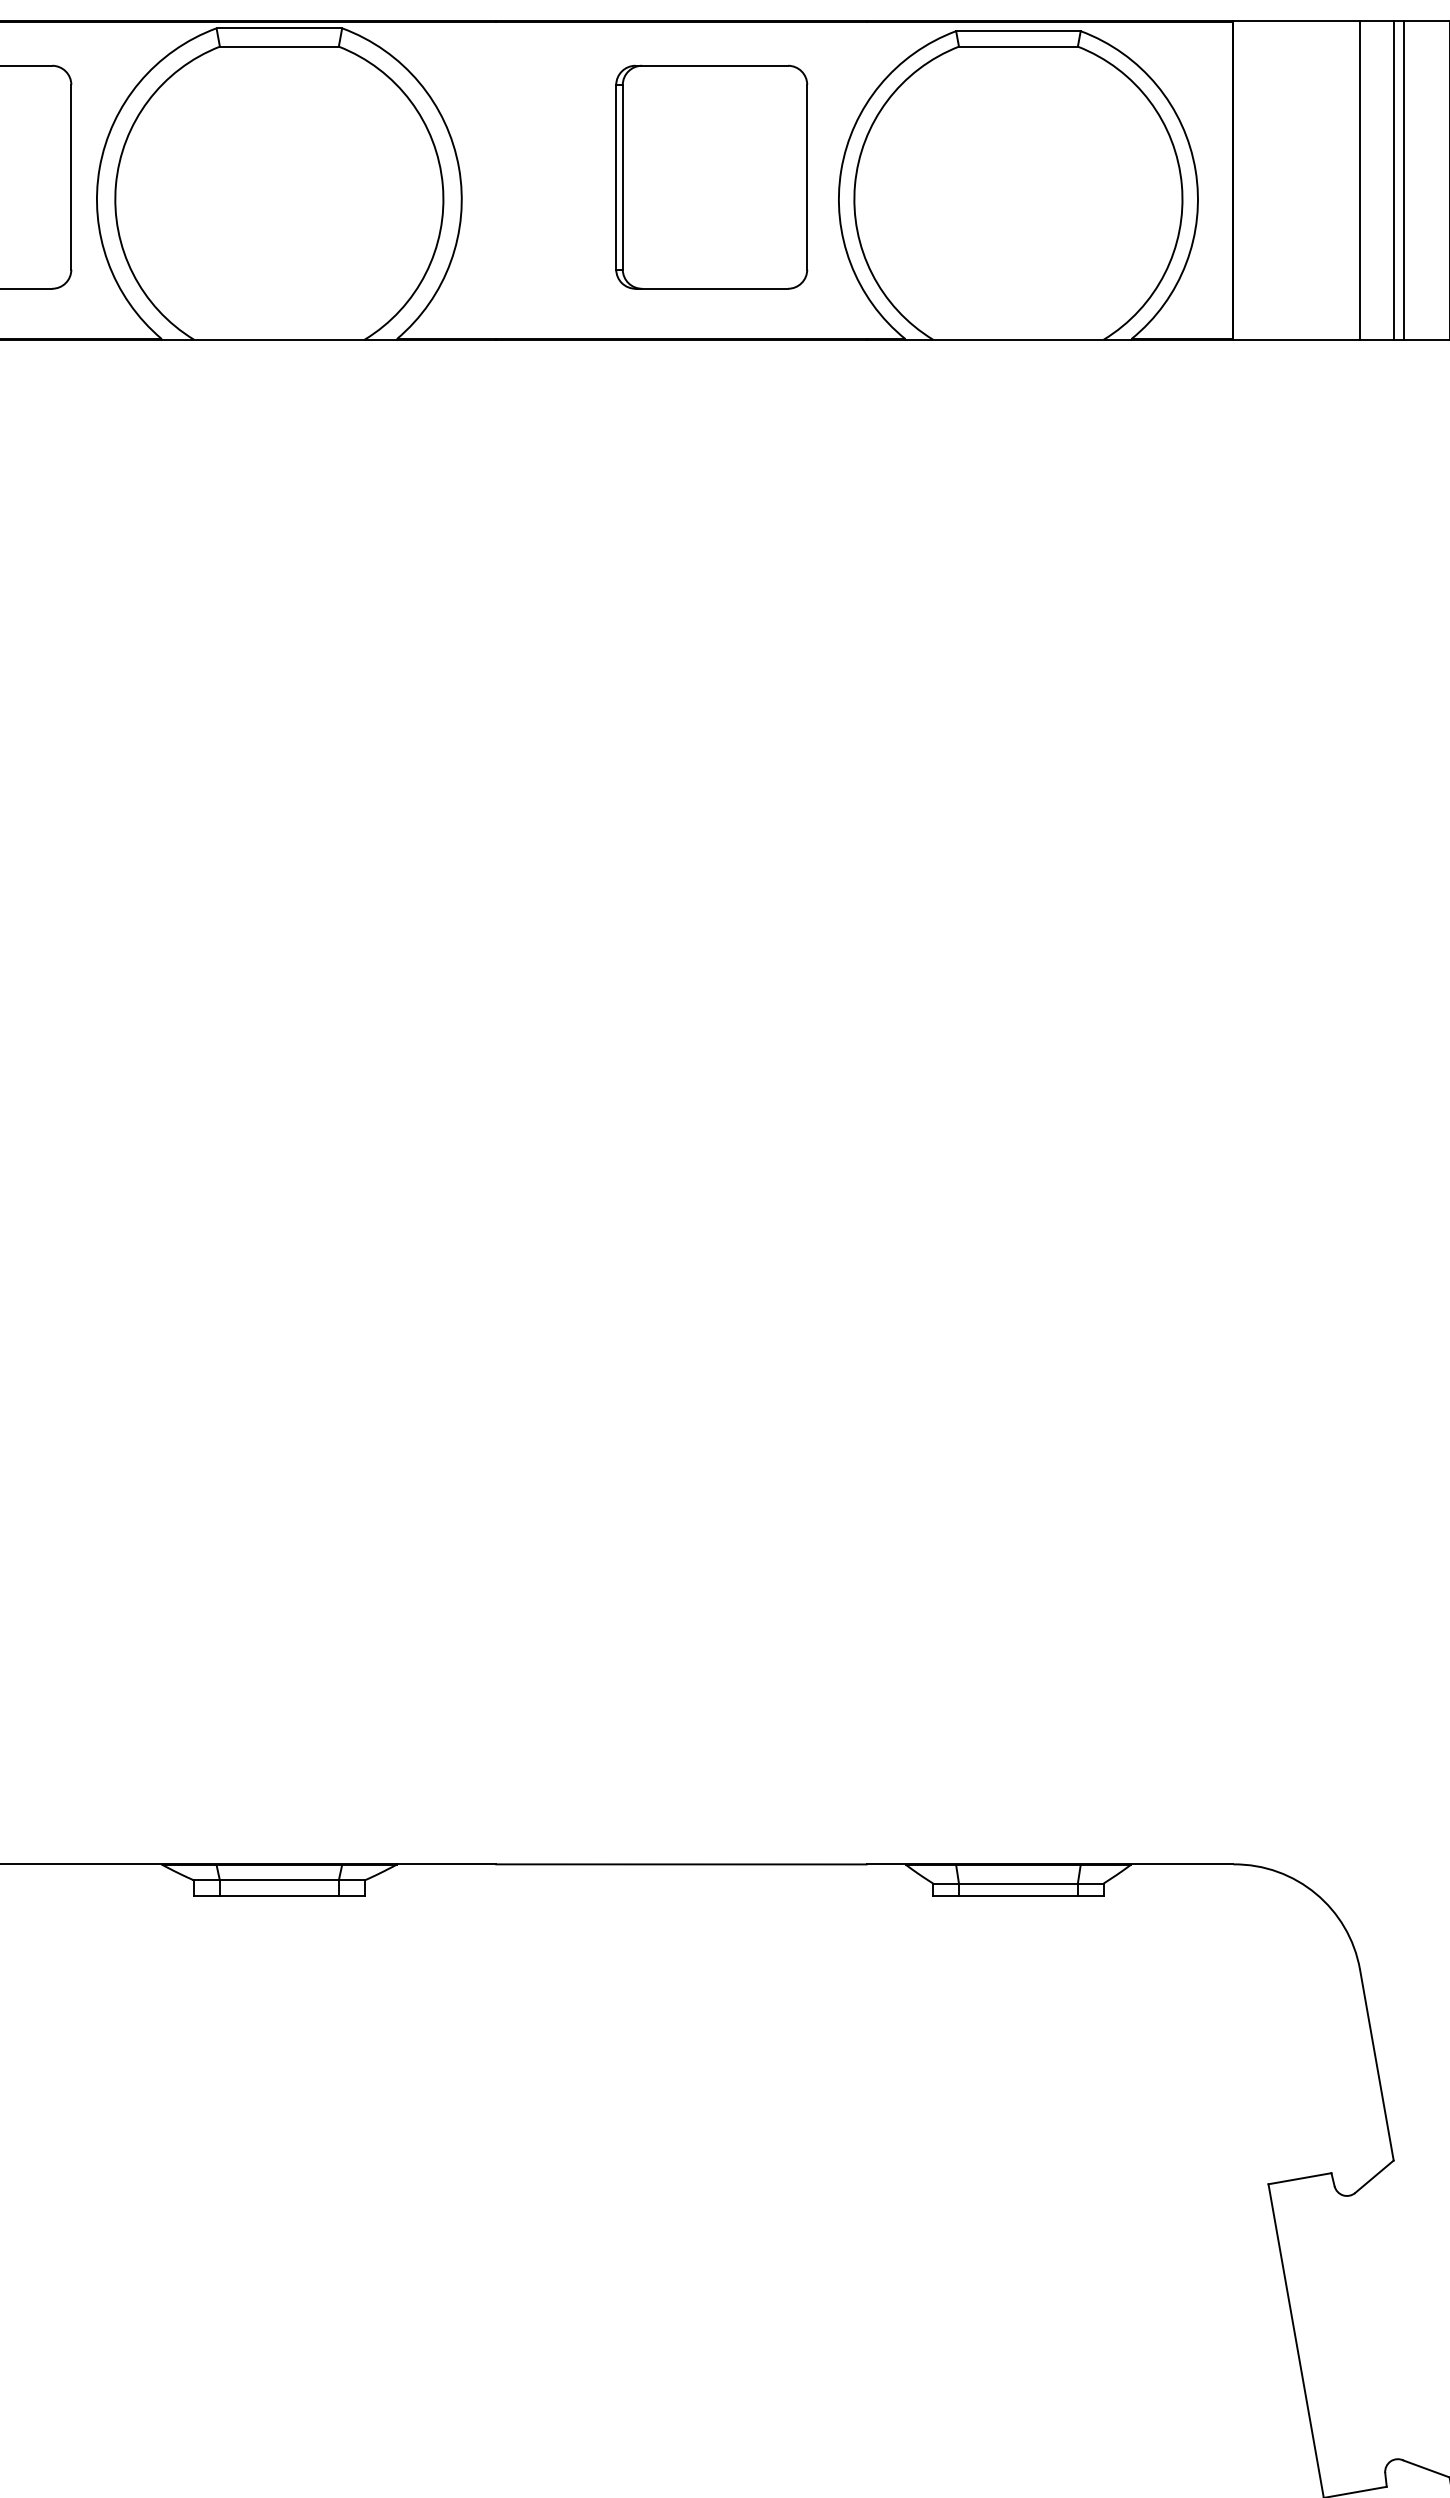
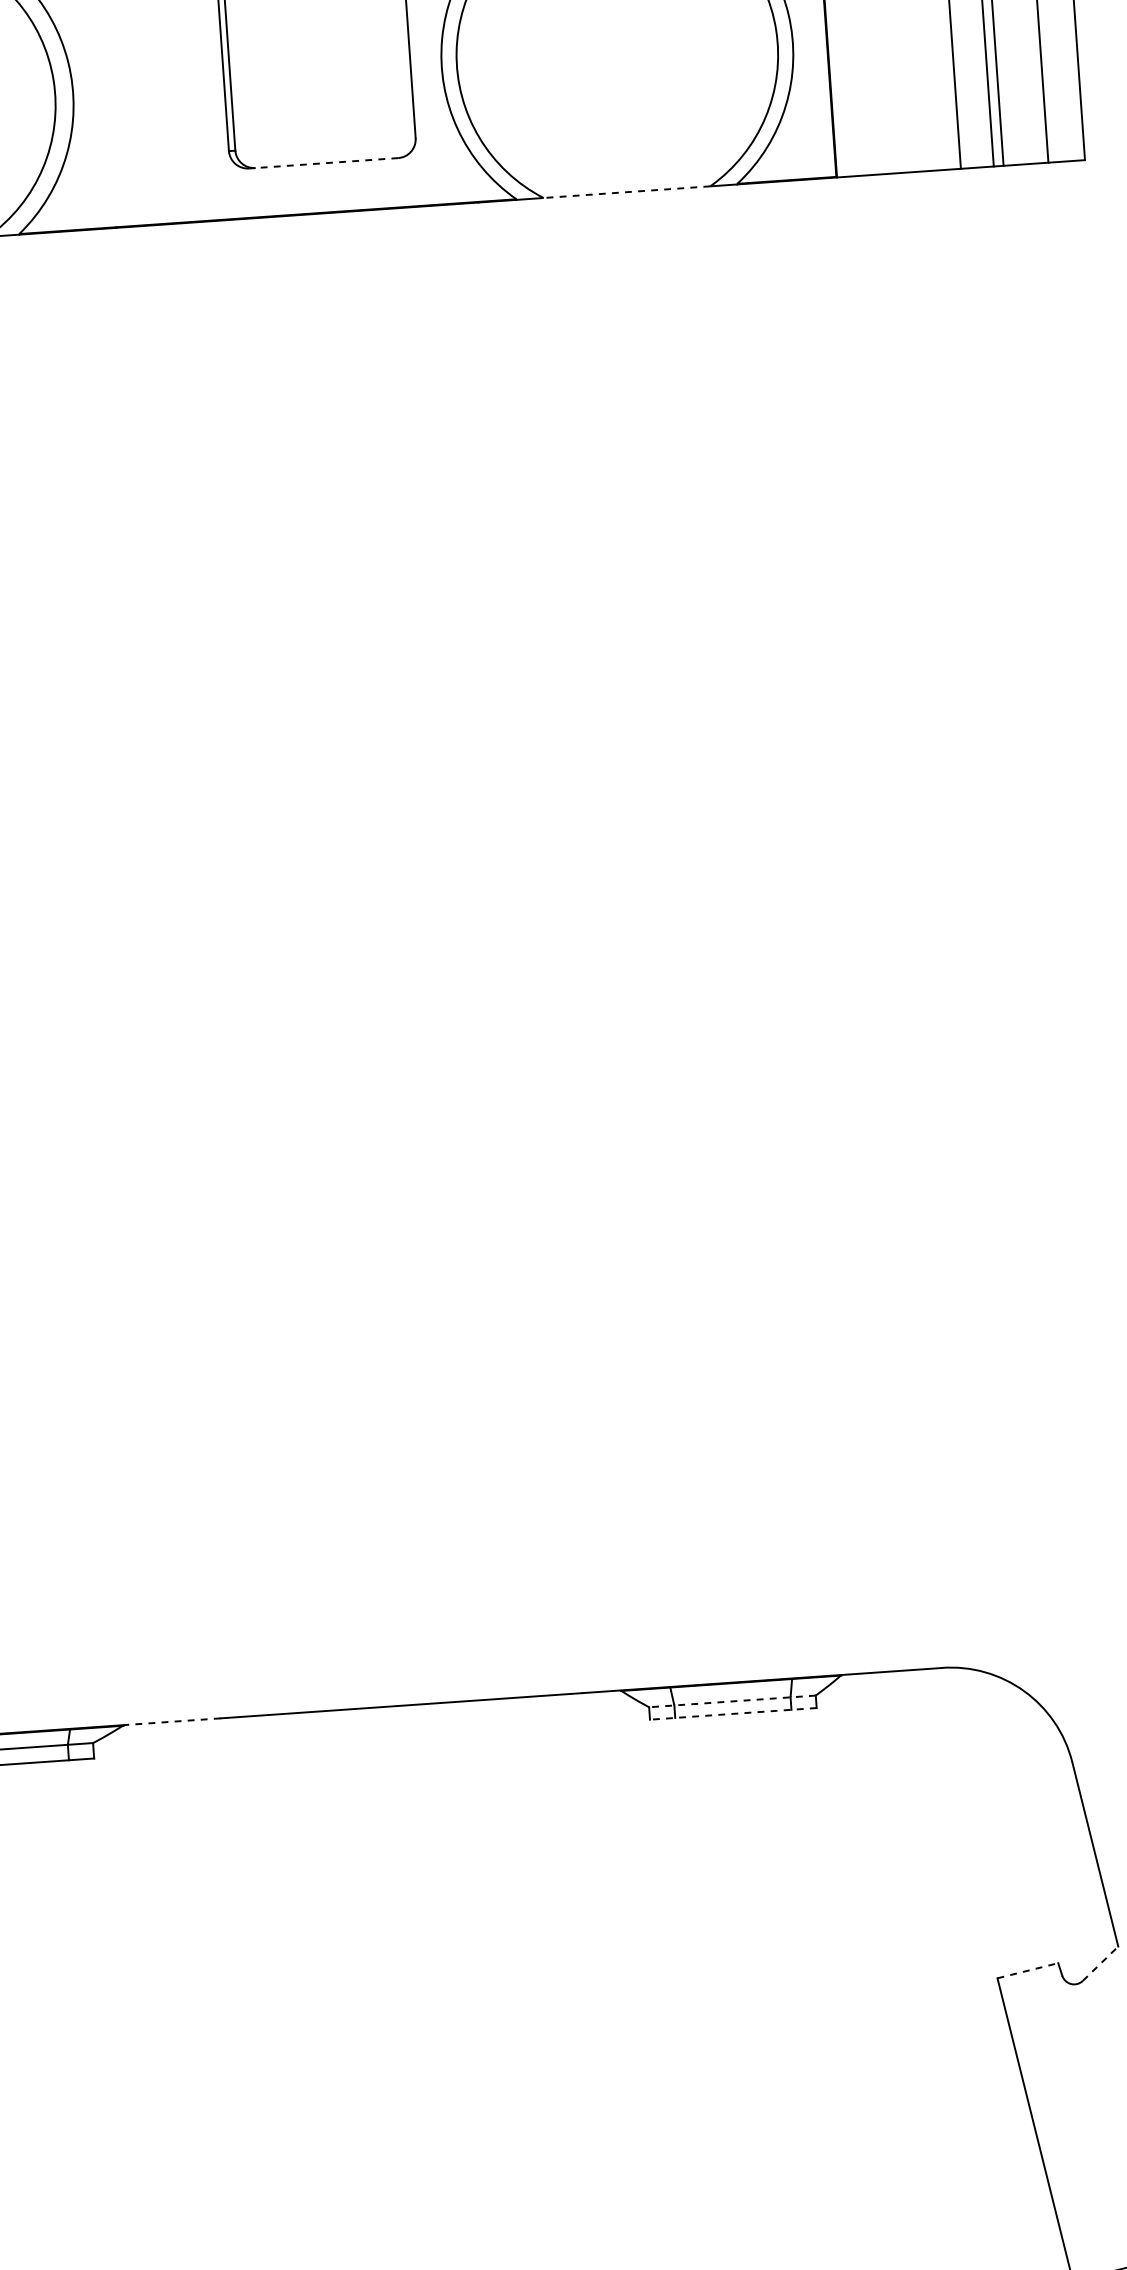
line: (711, 288) -> (323, 163), solid -> dashed
line: (1017, 339) -> (626, 192), solid -> dashed
line: (446, 1864) -> (172, 1721), solid -> dashed
line: (1017, 1883) -> (731, 1701), solid -> dashed
line: (1017, 1896) -> (732, 1714), solid -> dashed
line: (1374, 2176) -> (1100, 1963), solid -> dashed
line: (1299, 2178) -> (1027, 1970), solid -> dashed

